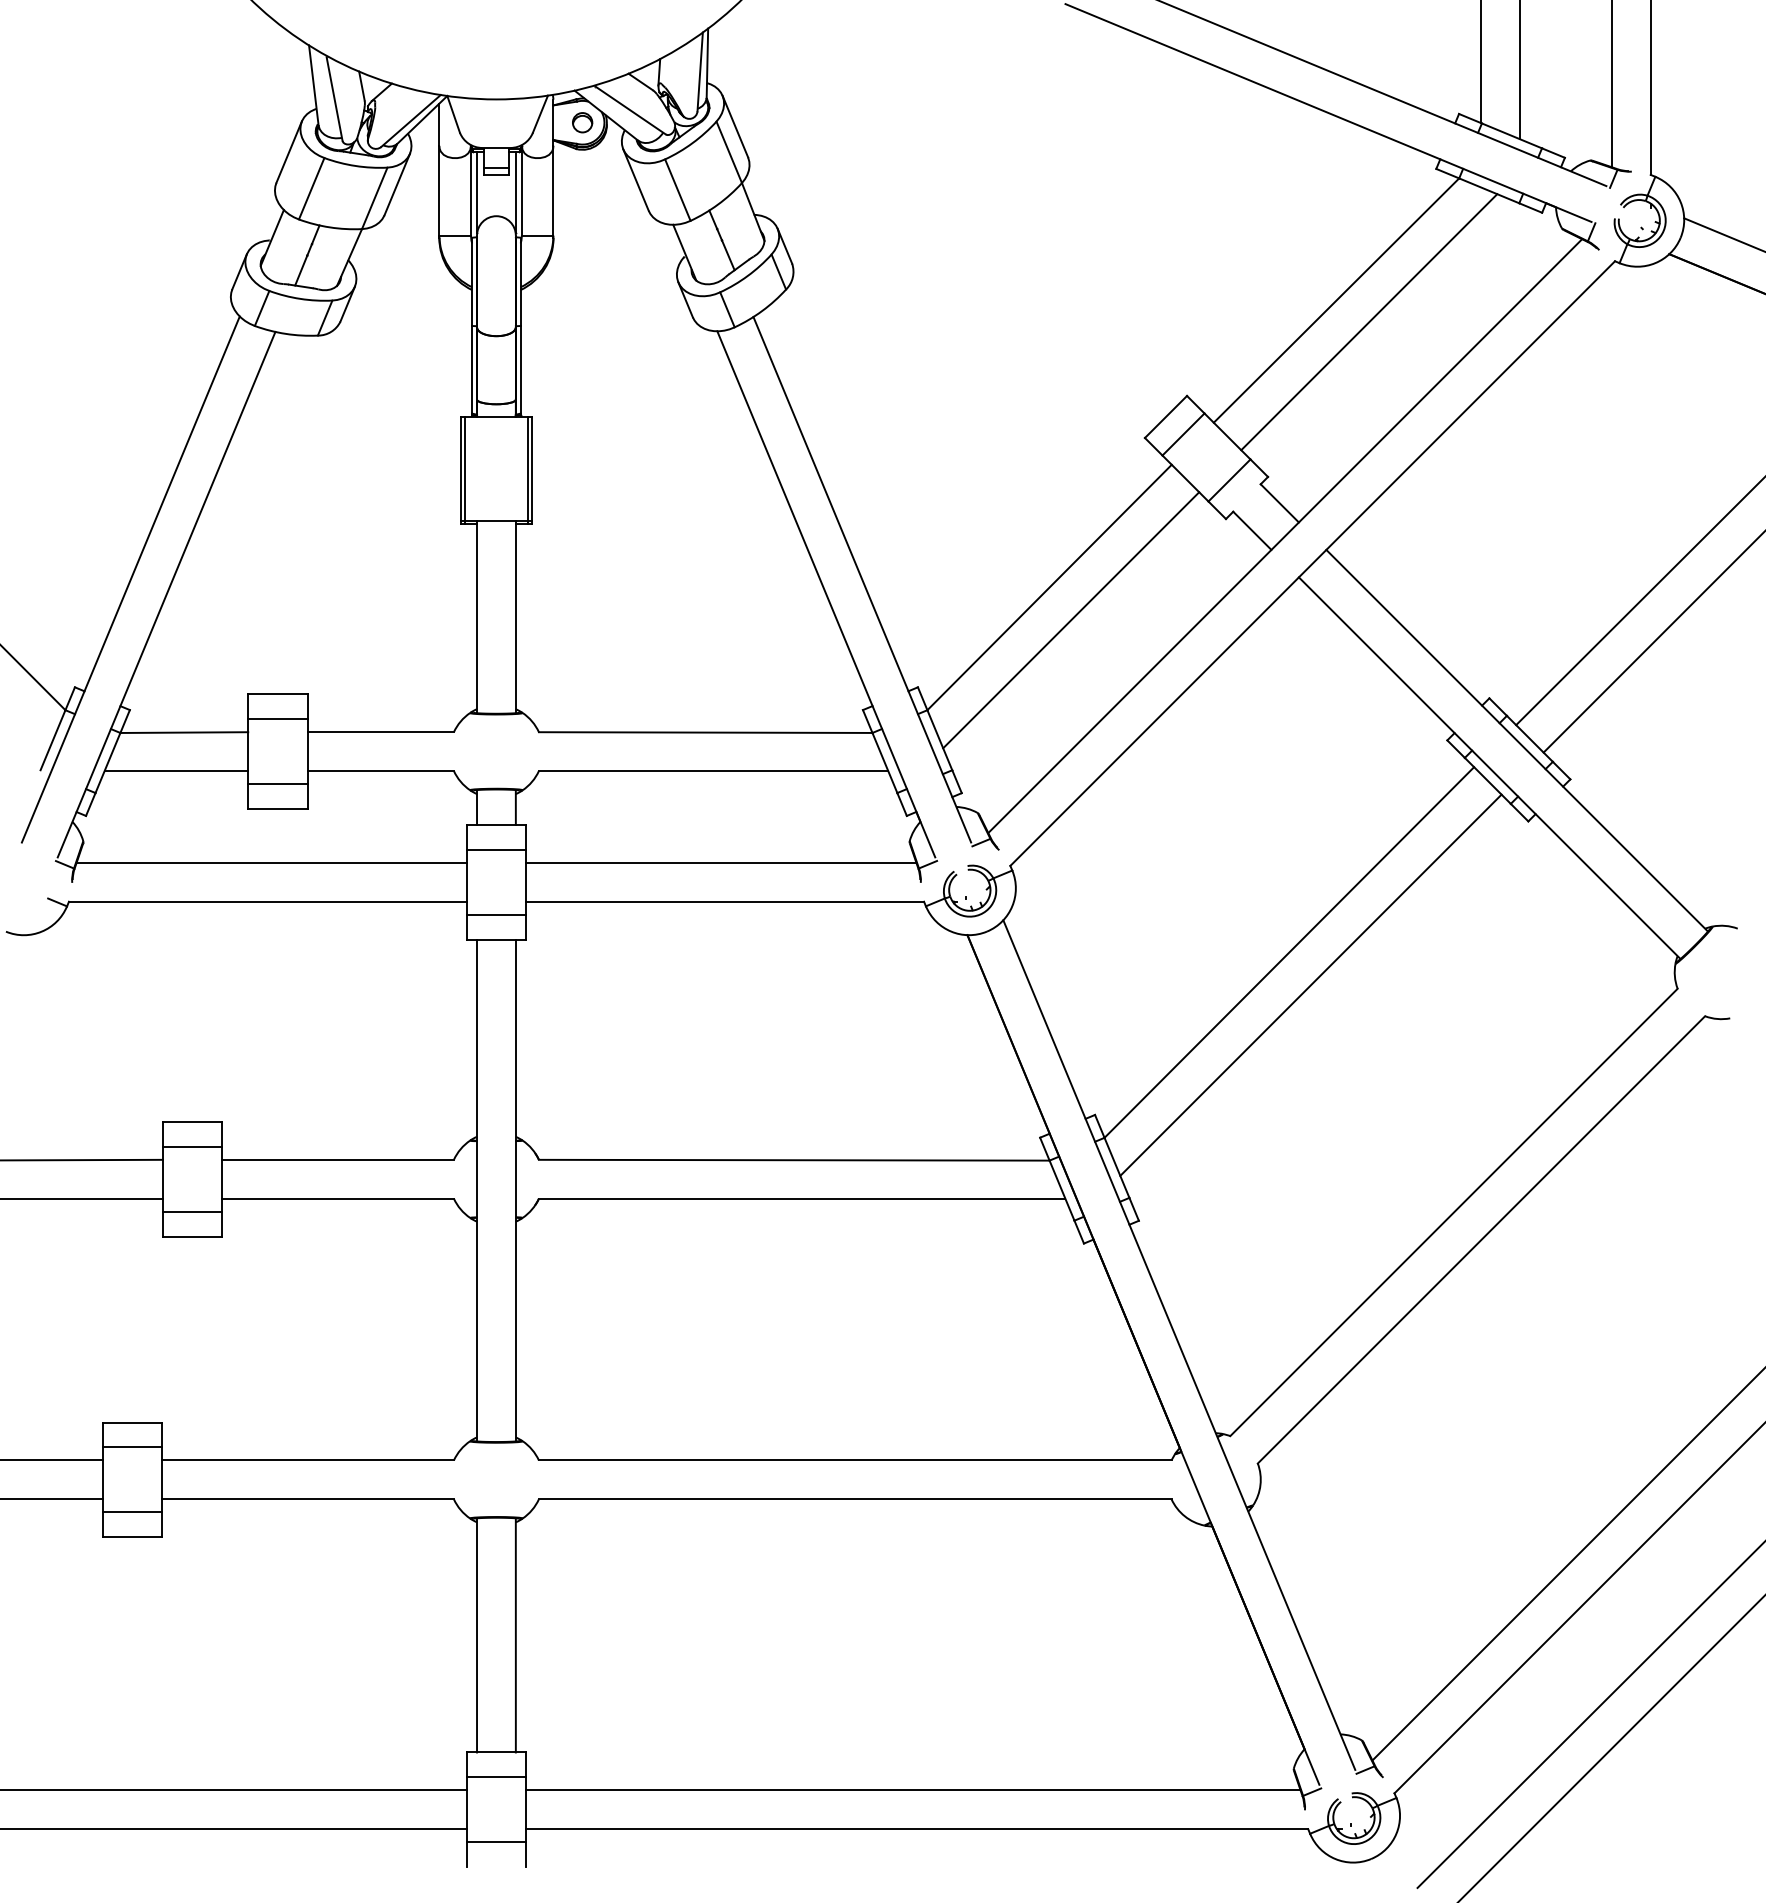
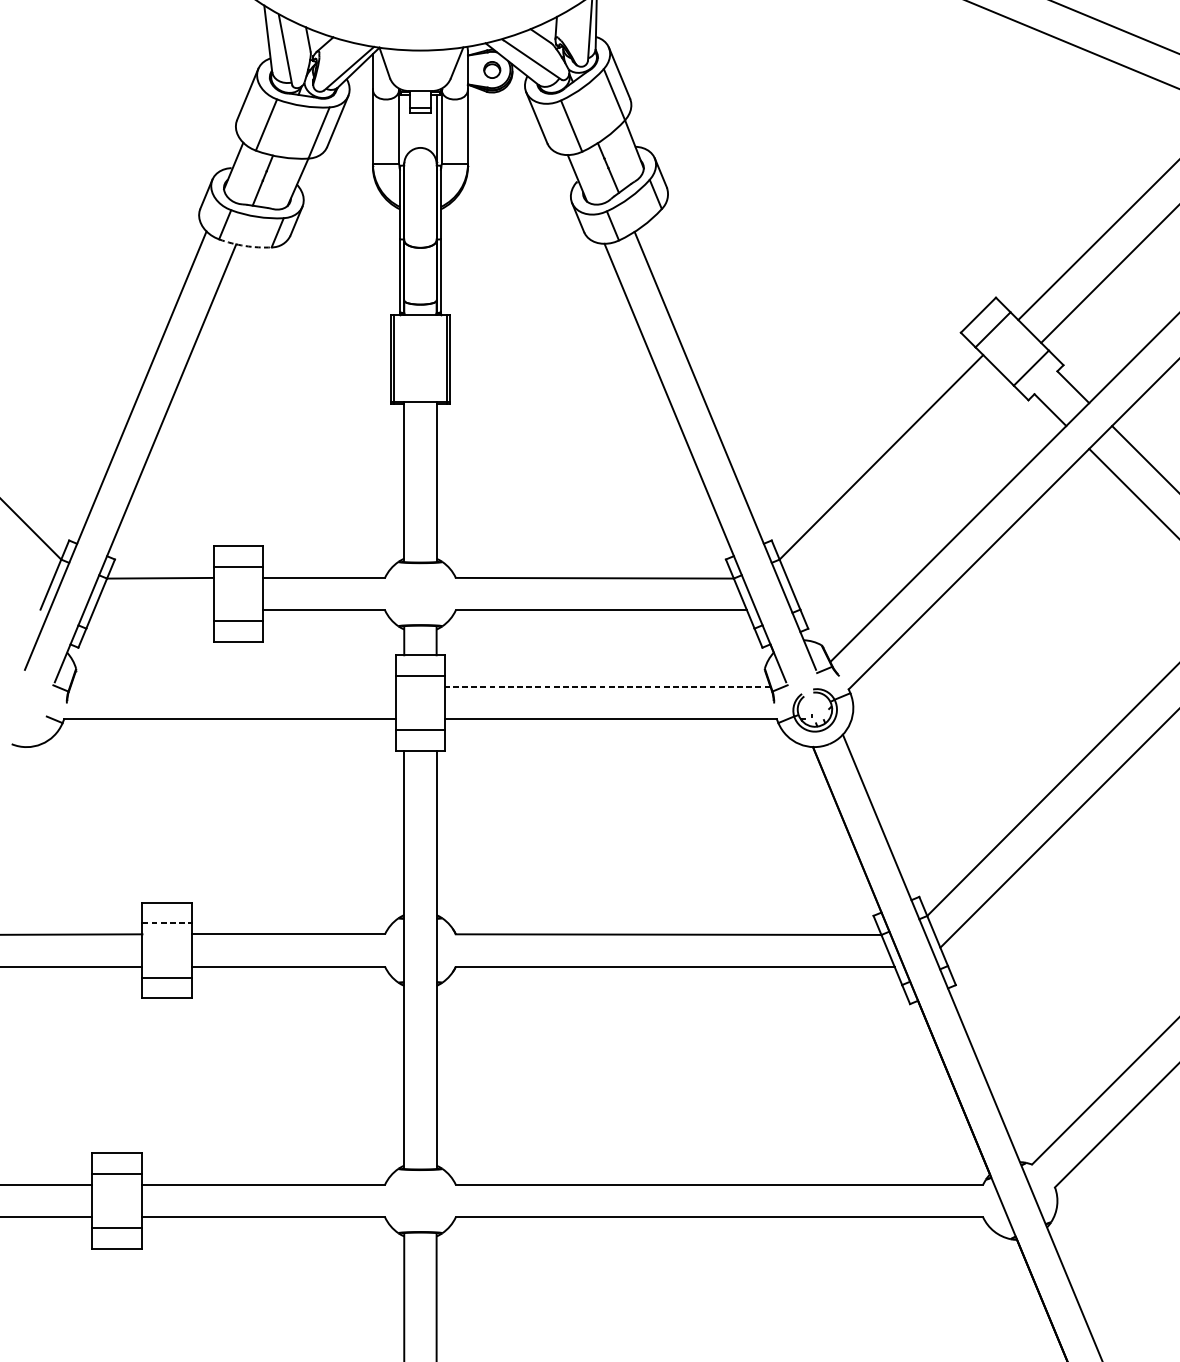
line: (477, 192) -> (404, 128), removed
arc: (285, 333) -> (244, 245), solid -> dashed
line: (1071, 620) -> (899, 484), removed
line: (176, 771) -> (153, 610), removed
line: (271, 862) -> (232, 686), removed
line: (720, 862) -> (607, 686), solid -> dashed
line: (192, 1146) -> (167, 923), solid -> dashed

